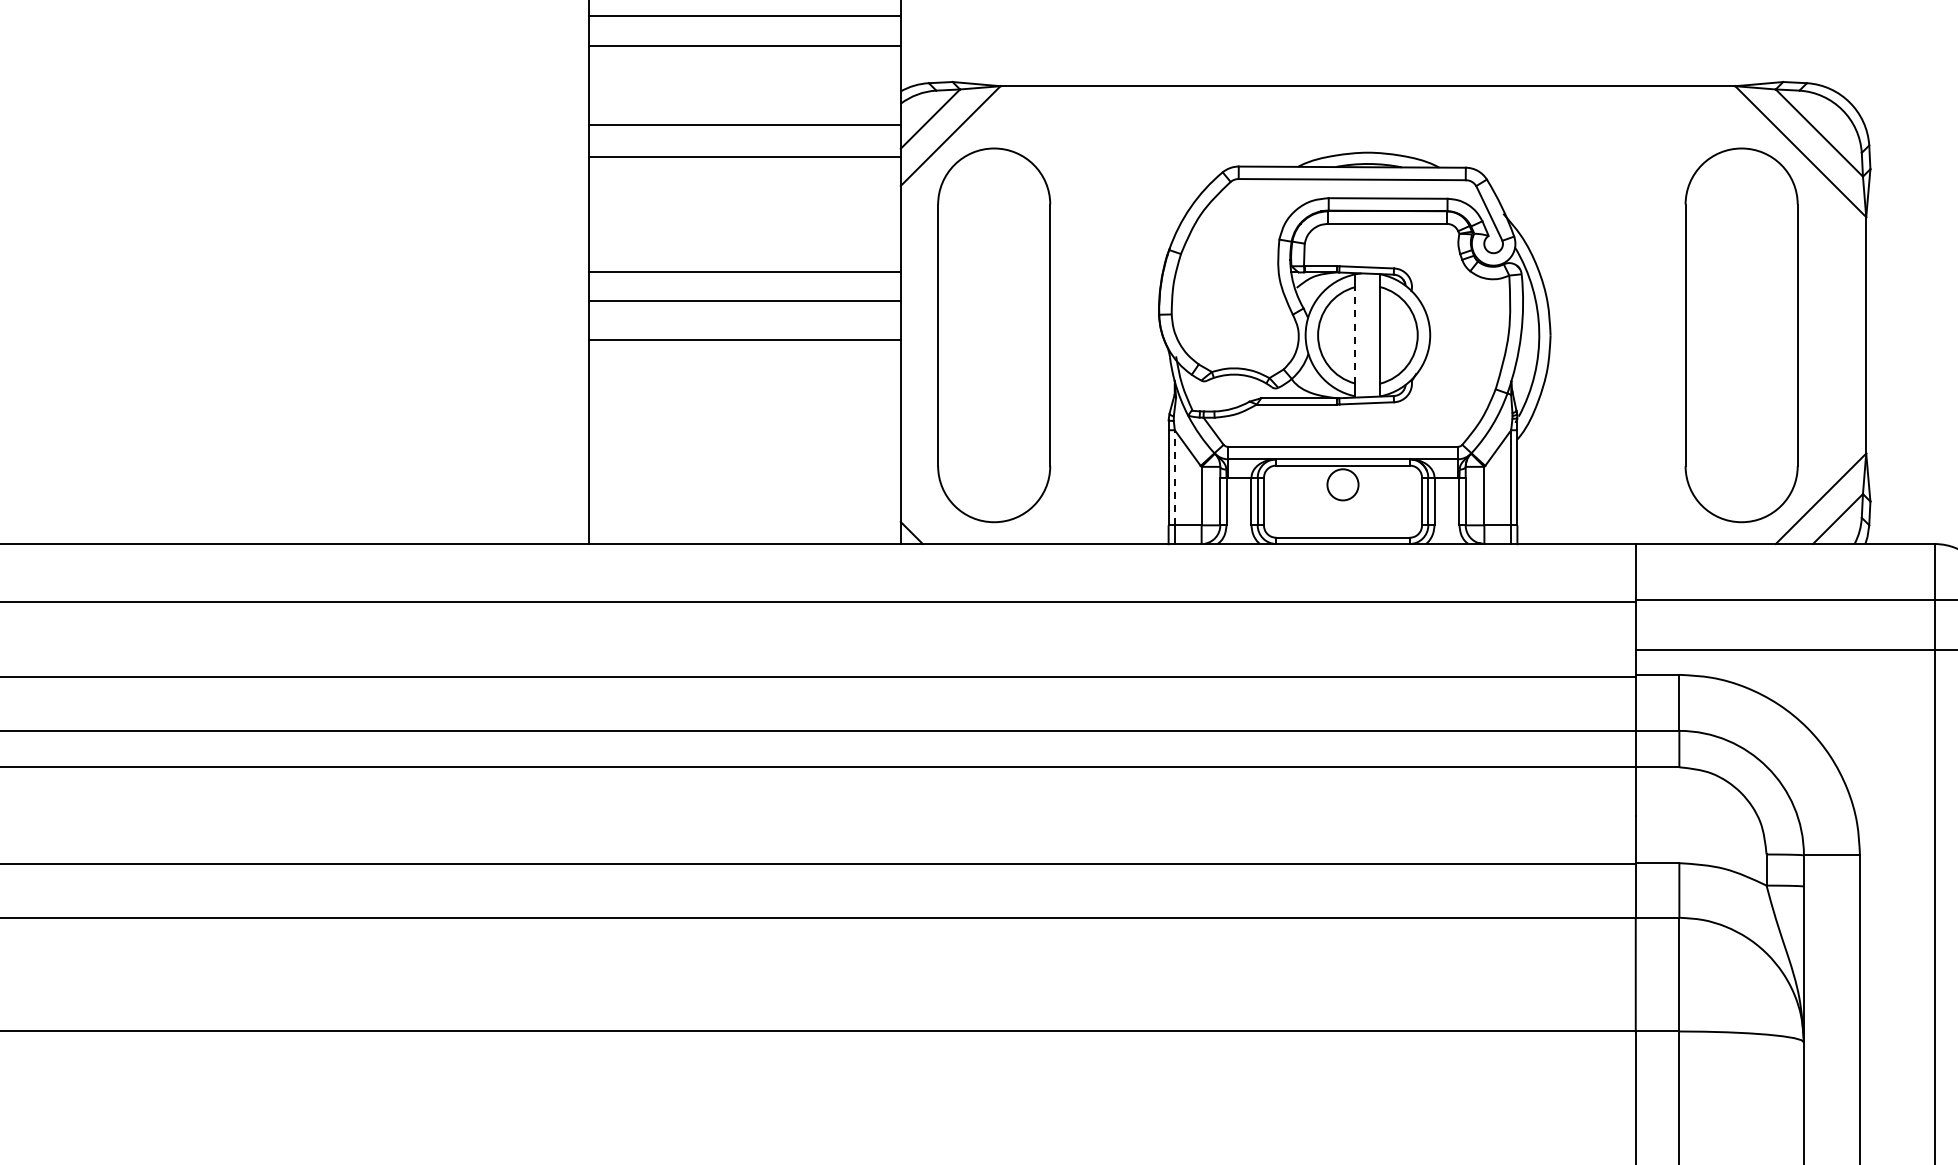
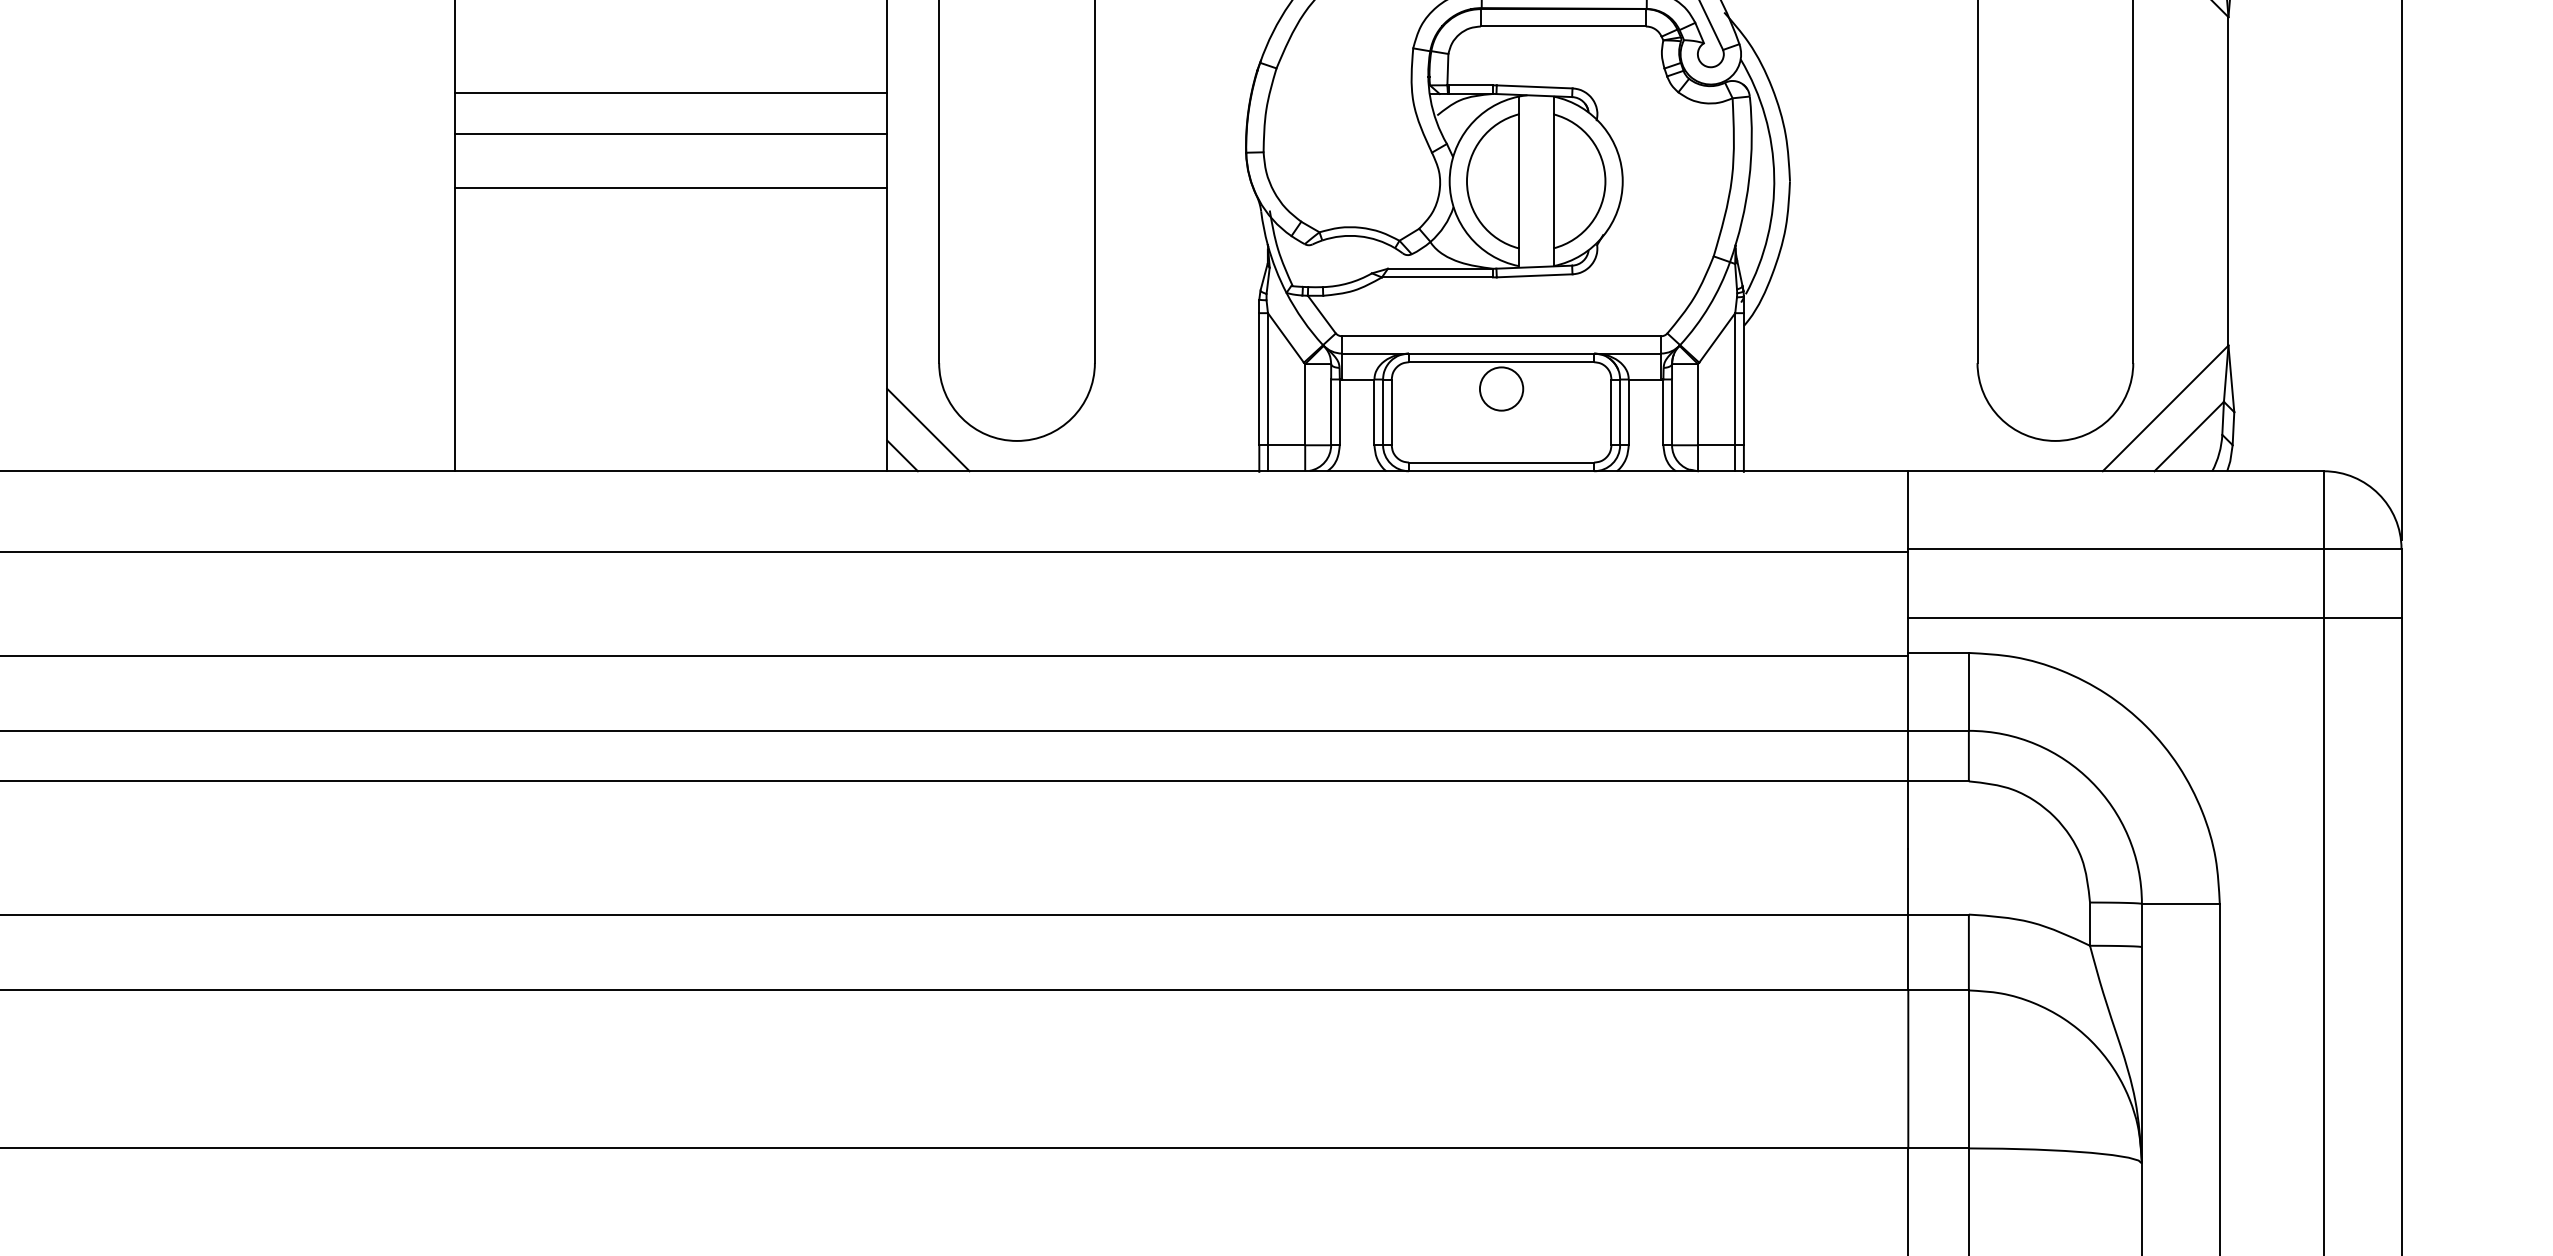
line: (1355, 334) -> (1518, 180), dashed -> solid
line: (1174, 477) -> (1267, 378), dashed -> solid
line: (930, 514) -> (928, 430), added

